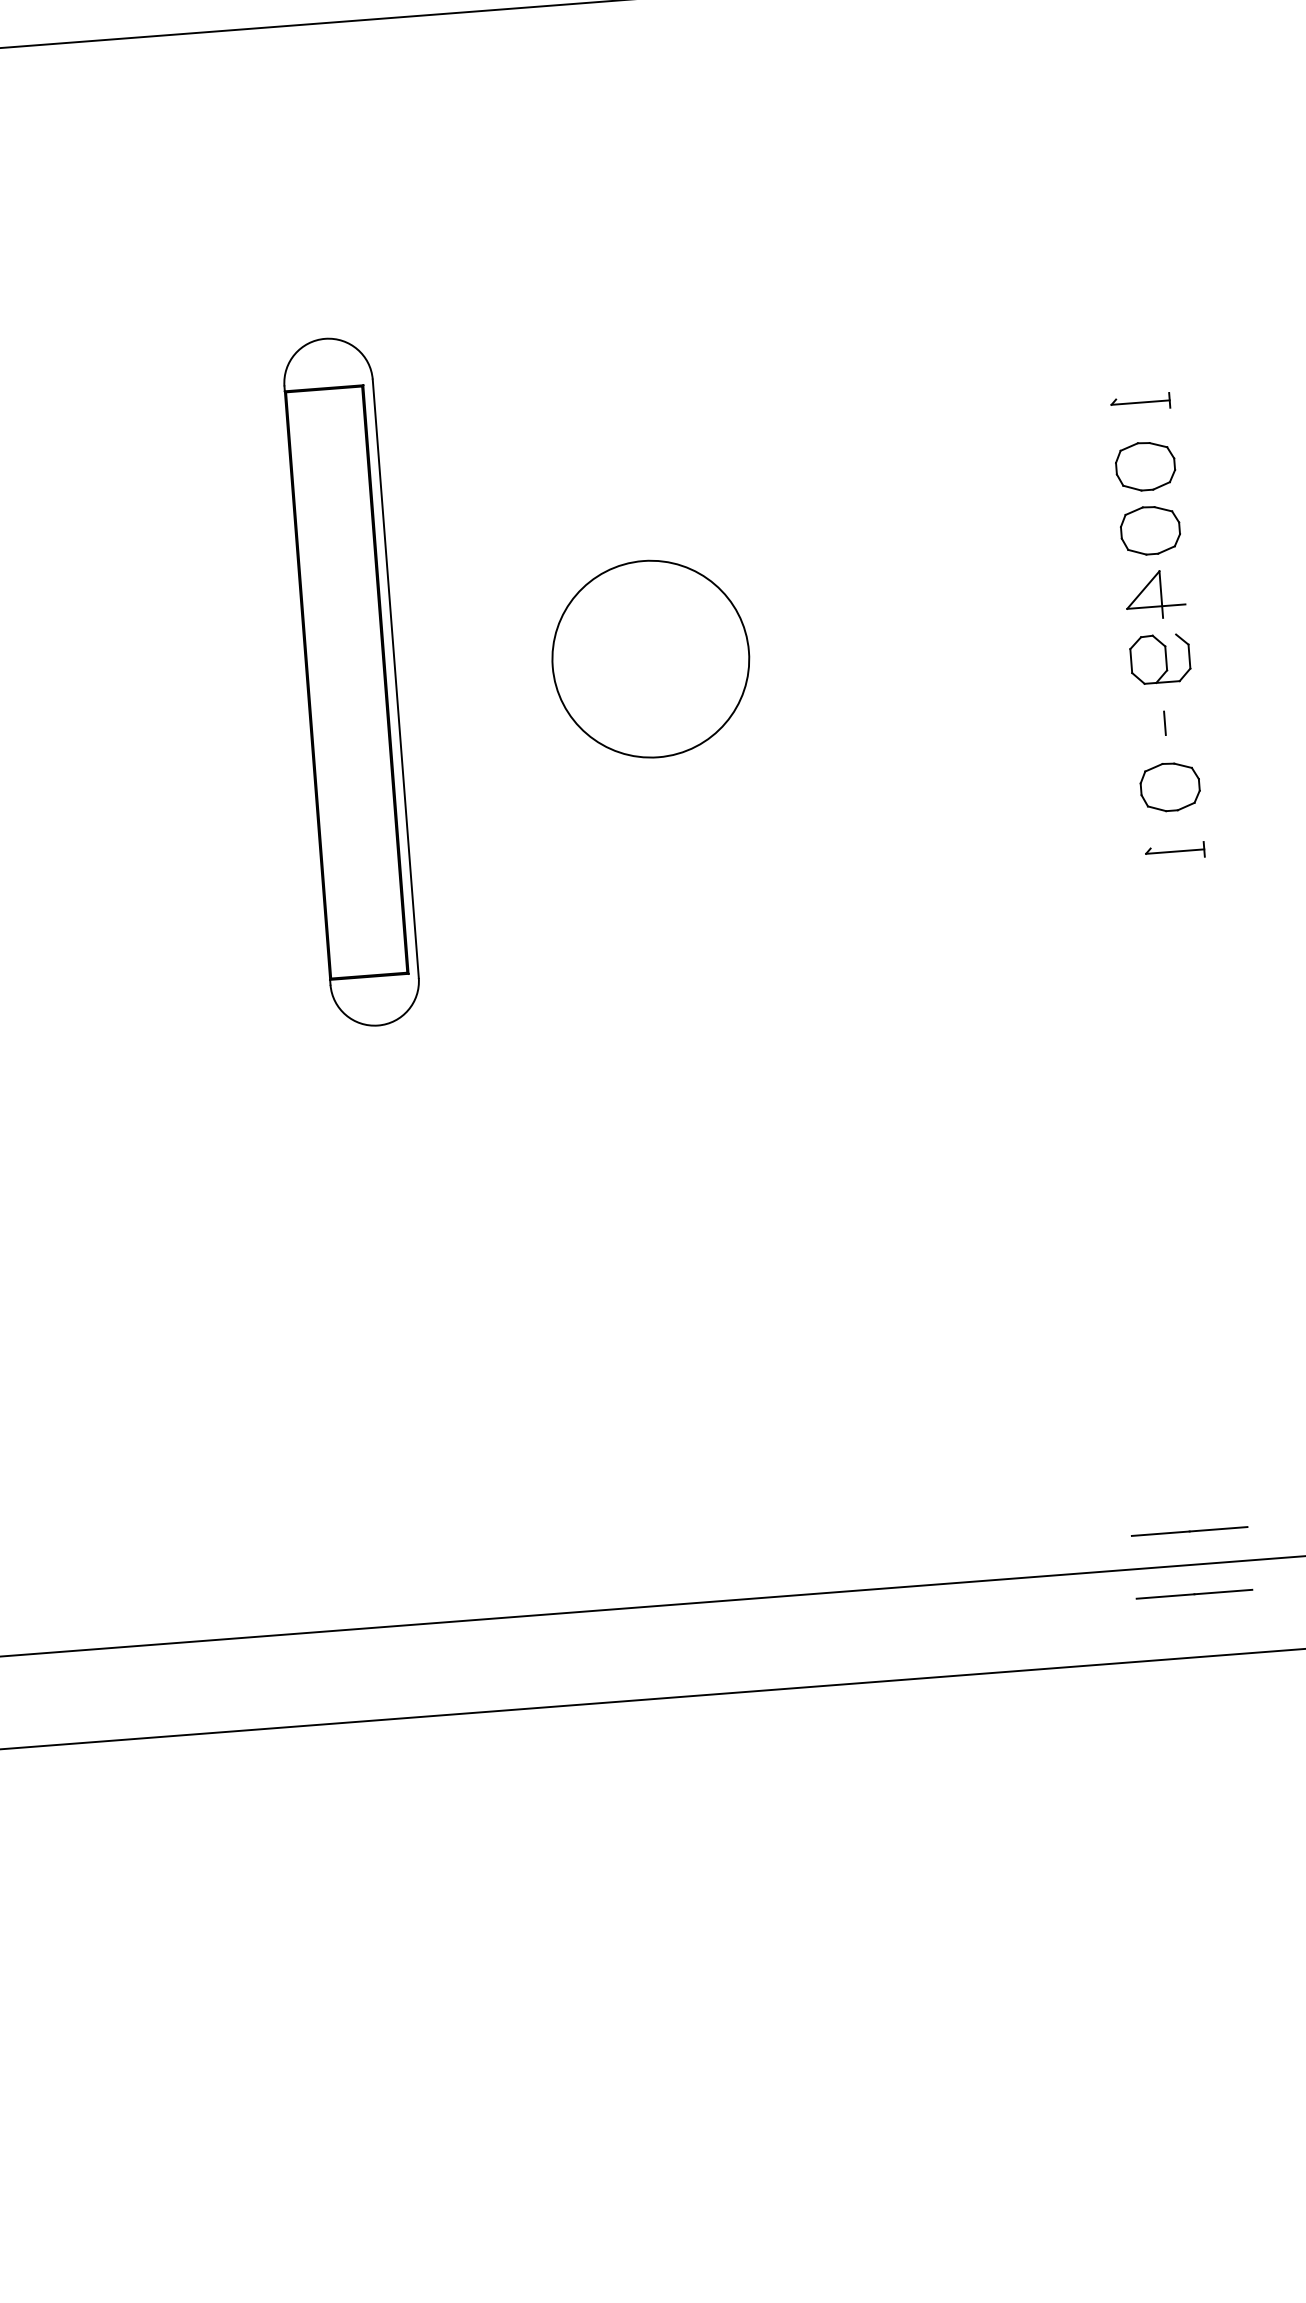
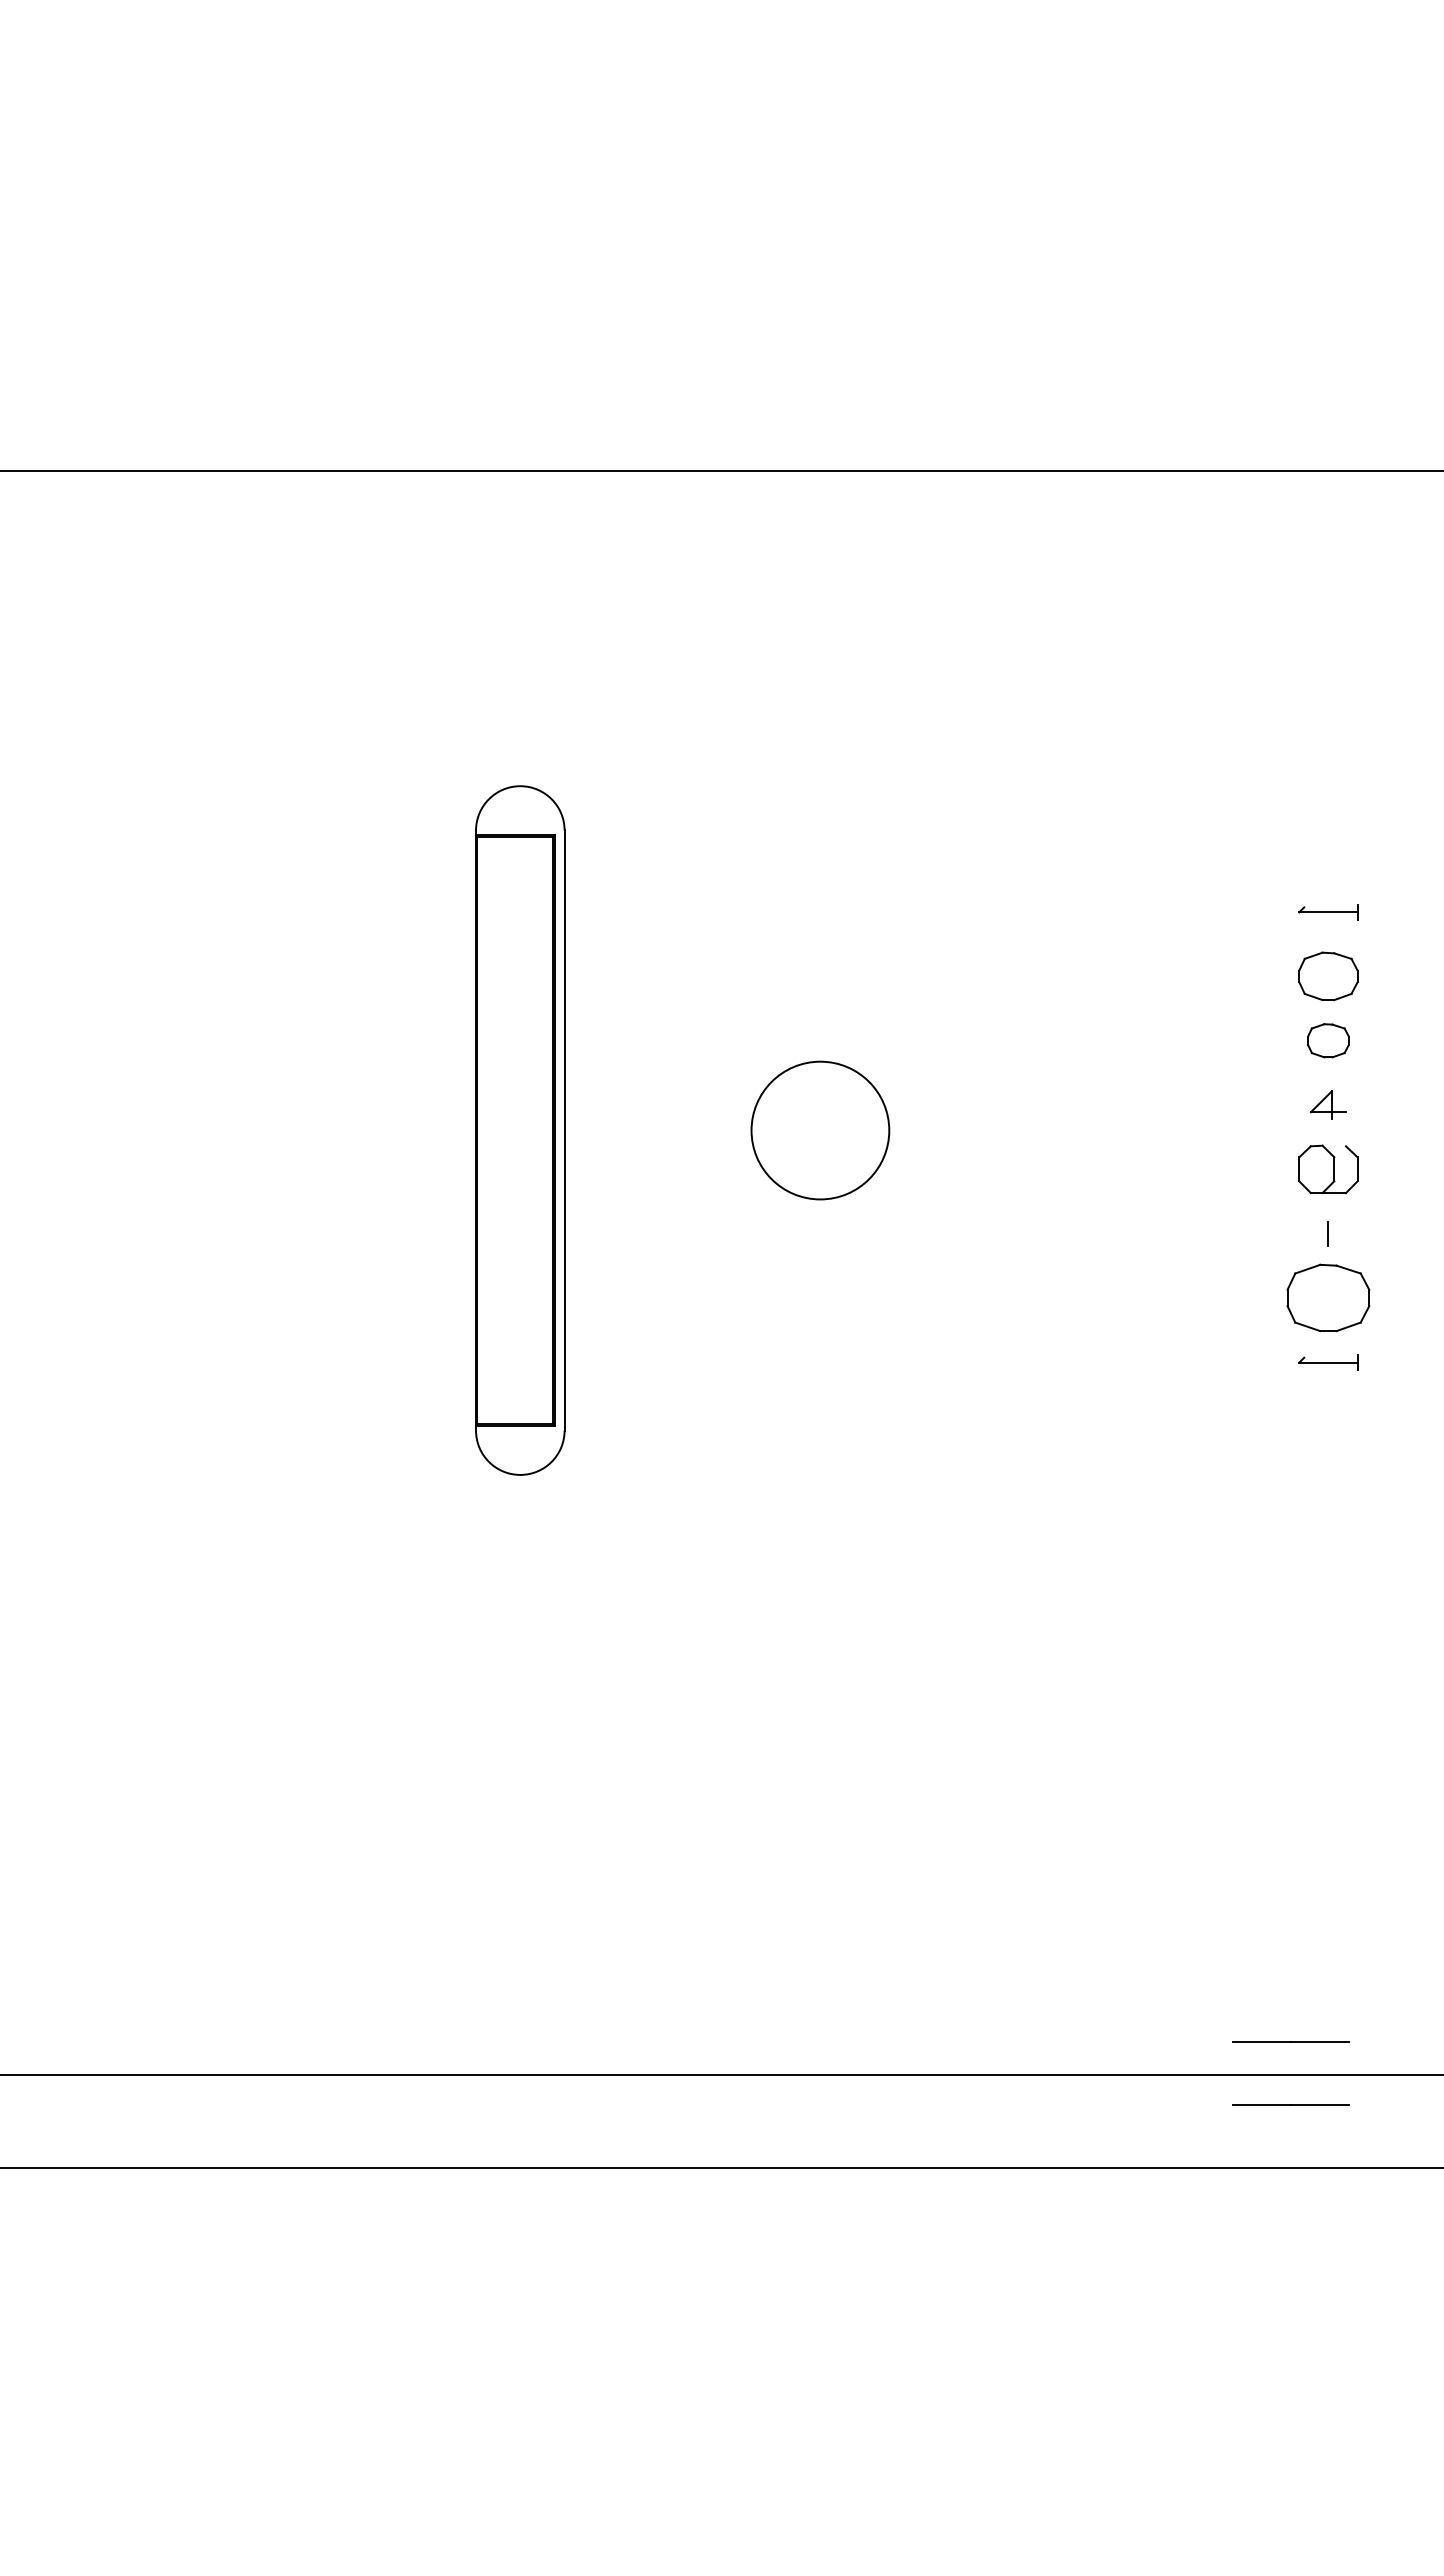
part: (1150, 530) -> (1328, 1040), size x0.7
part: (1155, 594) -> (1328, 1104), size x0.6
circle: (650, 659) -> (820, 1130), size x0.7
part: (1170, 786) -> (1328, 1297), size x1.4

